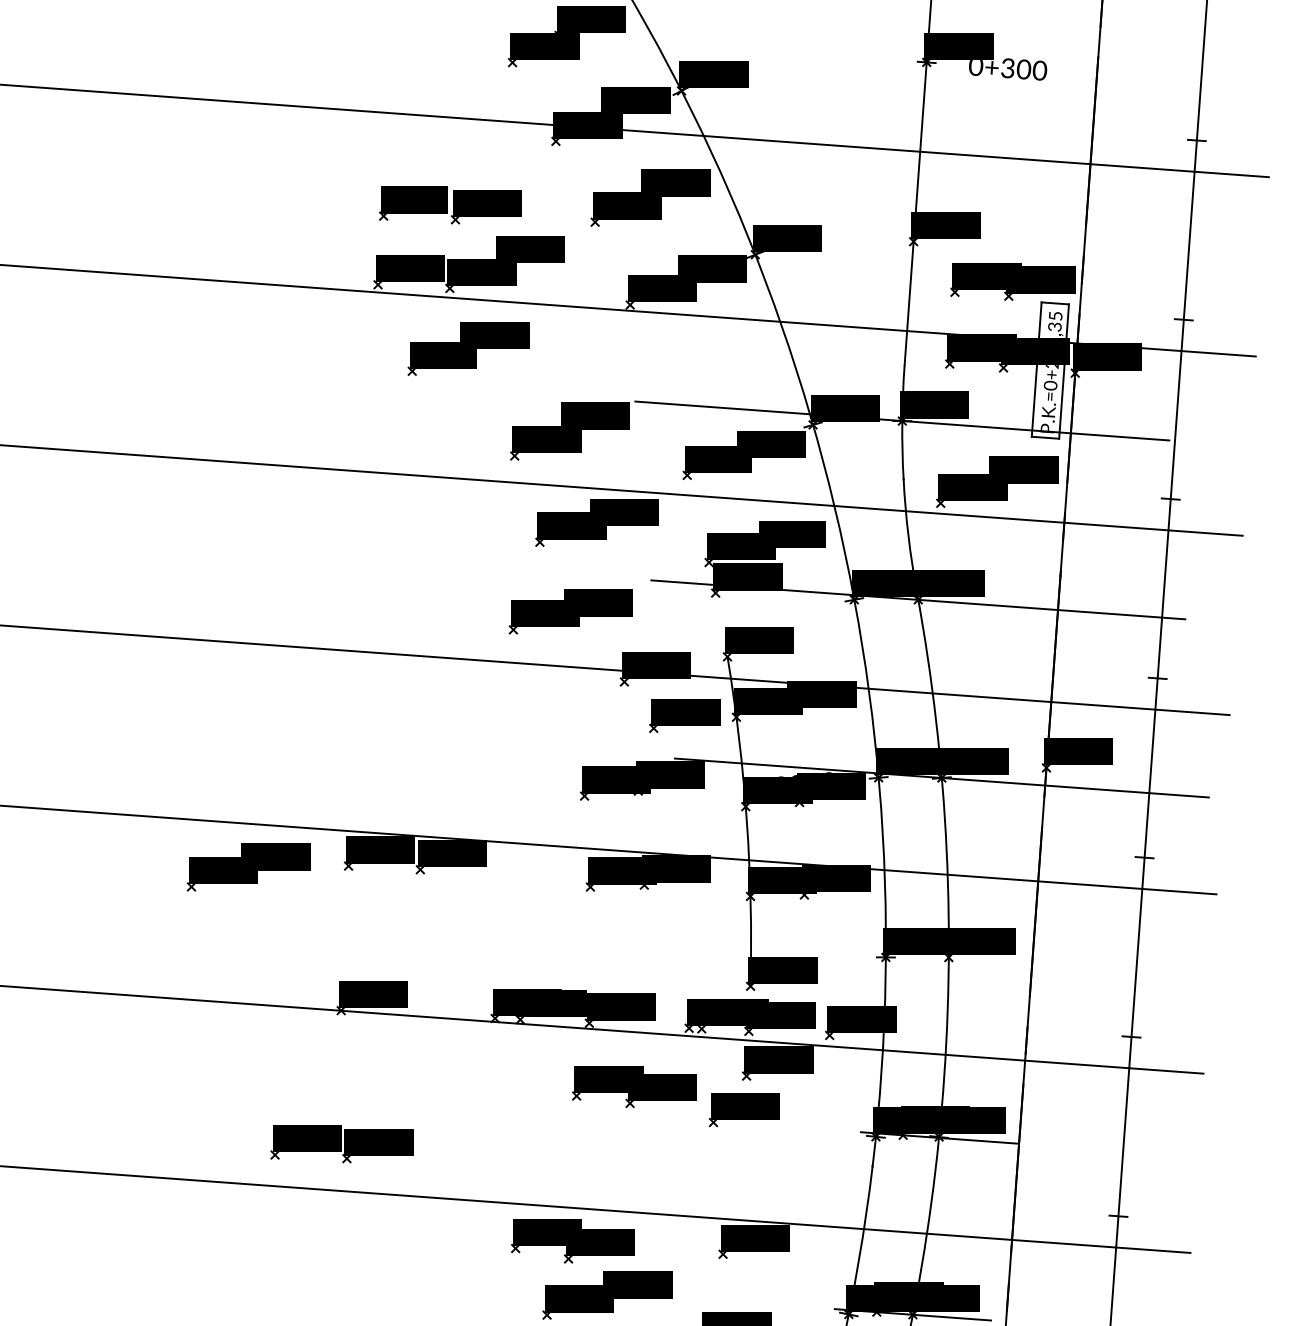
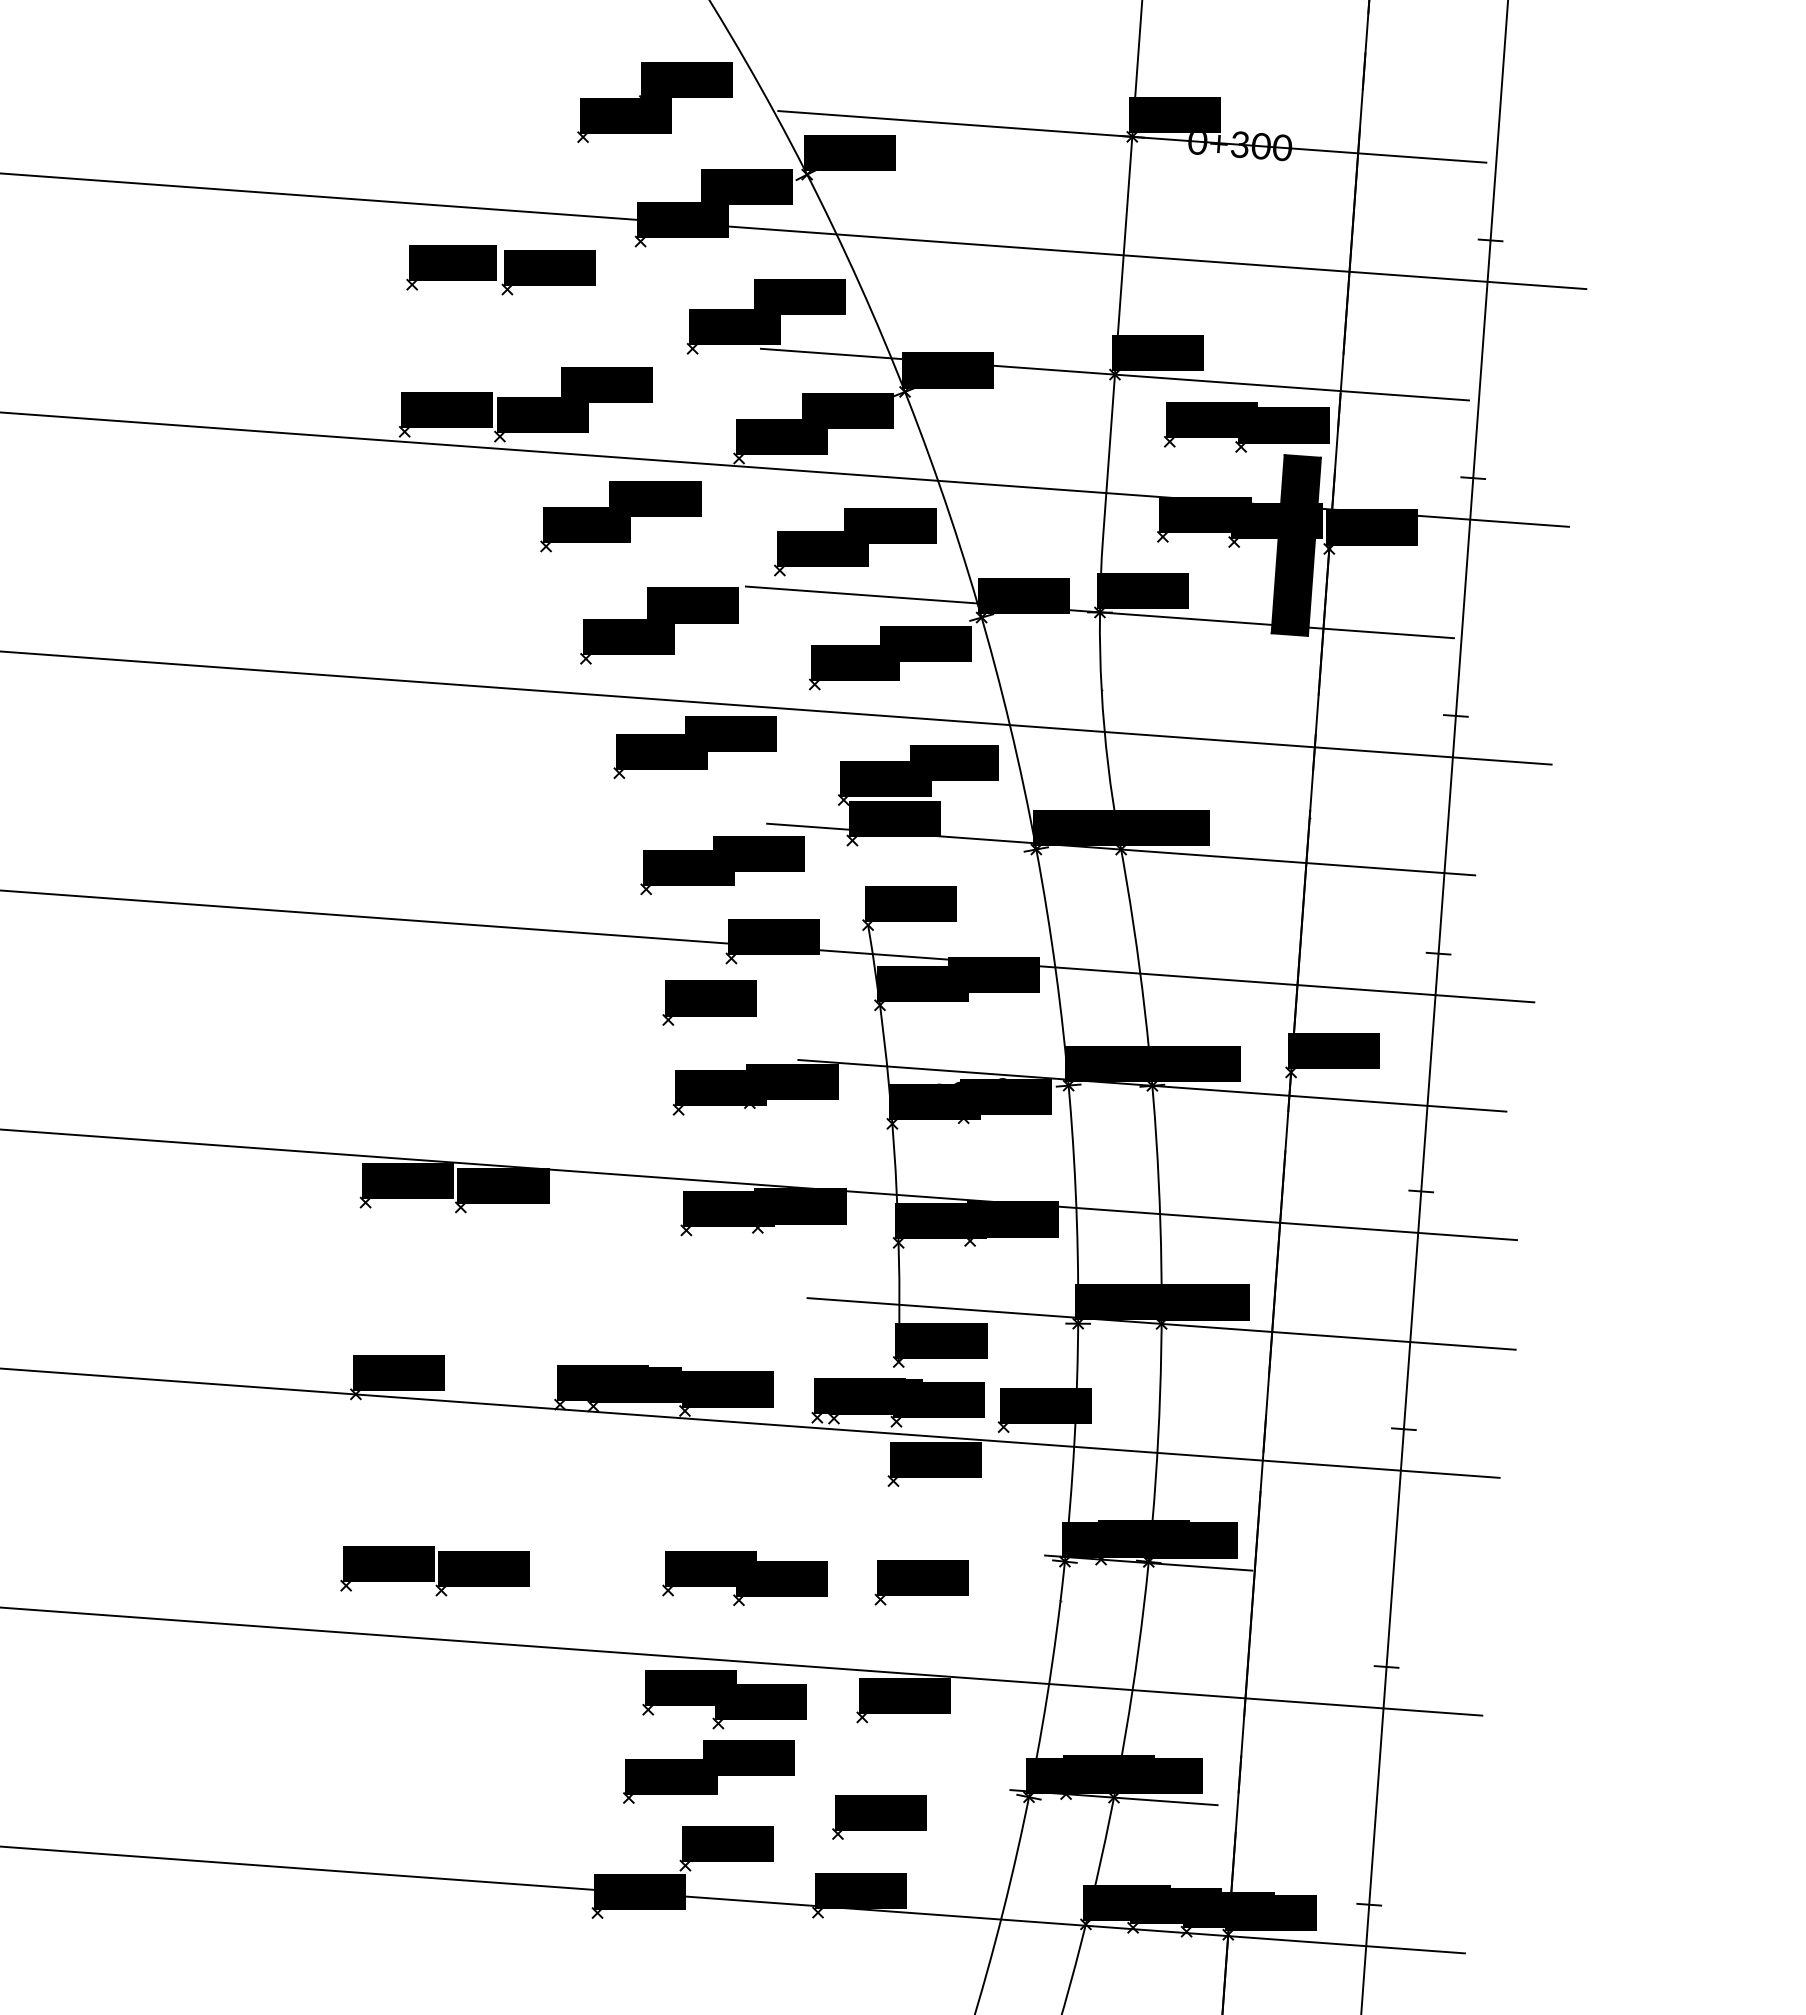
line: (926, 62) -> (1132, 136), added
part: (450, 205) -> (500, 270), moved
line: (913, 241) -> (1114, 374), added
part: (468, 348) -> (620, 516), moved
fill: (1049, 370) -> (1295, 545), added
part: (997, 482) -> (855, 542), moved
part: (570, 611) -> (722, 865), moved
part: (684, 715) -> (709, 1002), moved
part: (248, 867) -> (232, 1204), removed
line: (948, 957) -> (1161, 1323), added
part: (634, 1086) -> (744, 1578), moved
part: (744, 1109) -> (921, 1582), moved
part: (341, 1144) -> (434, 1571), moved
part: (573, 1240) -> (724, 1699), moved

